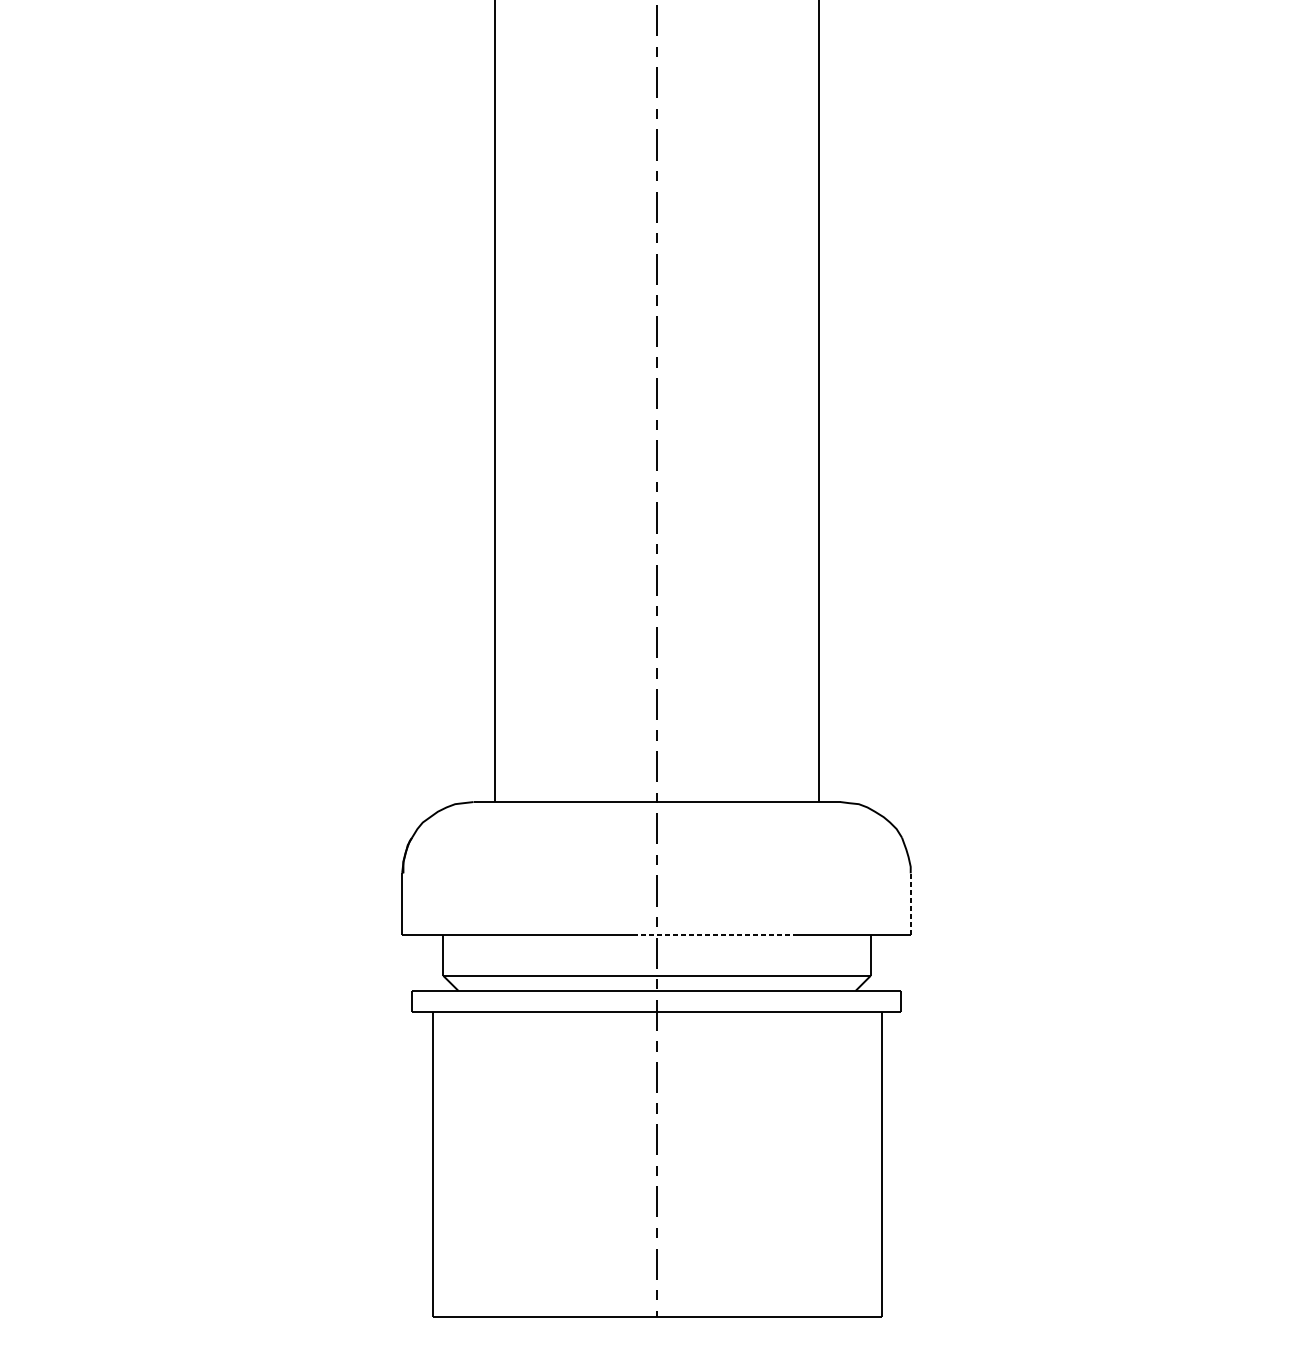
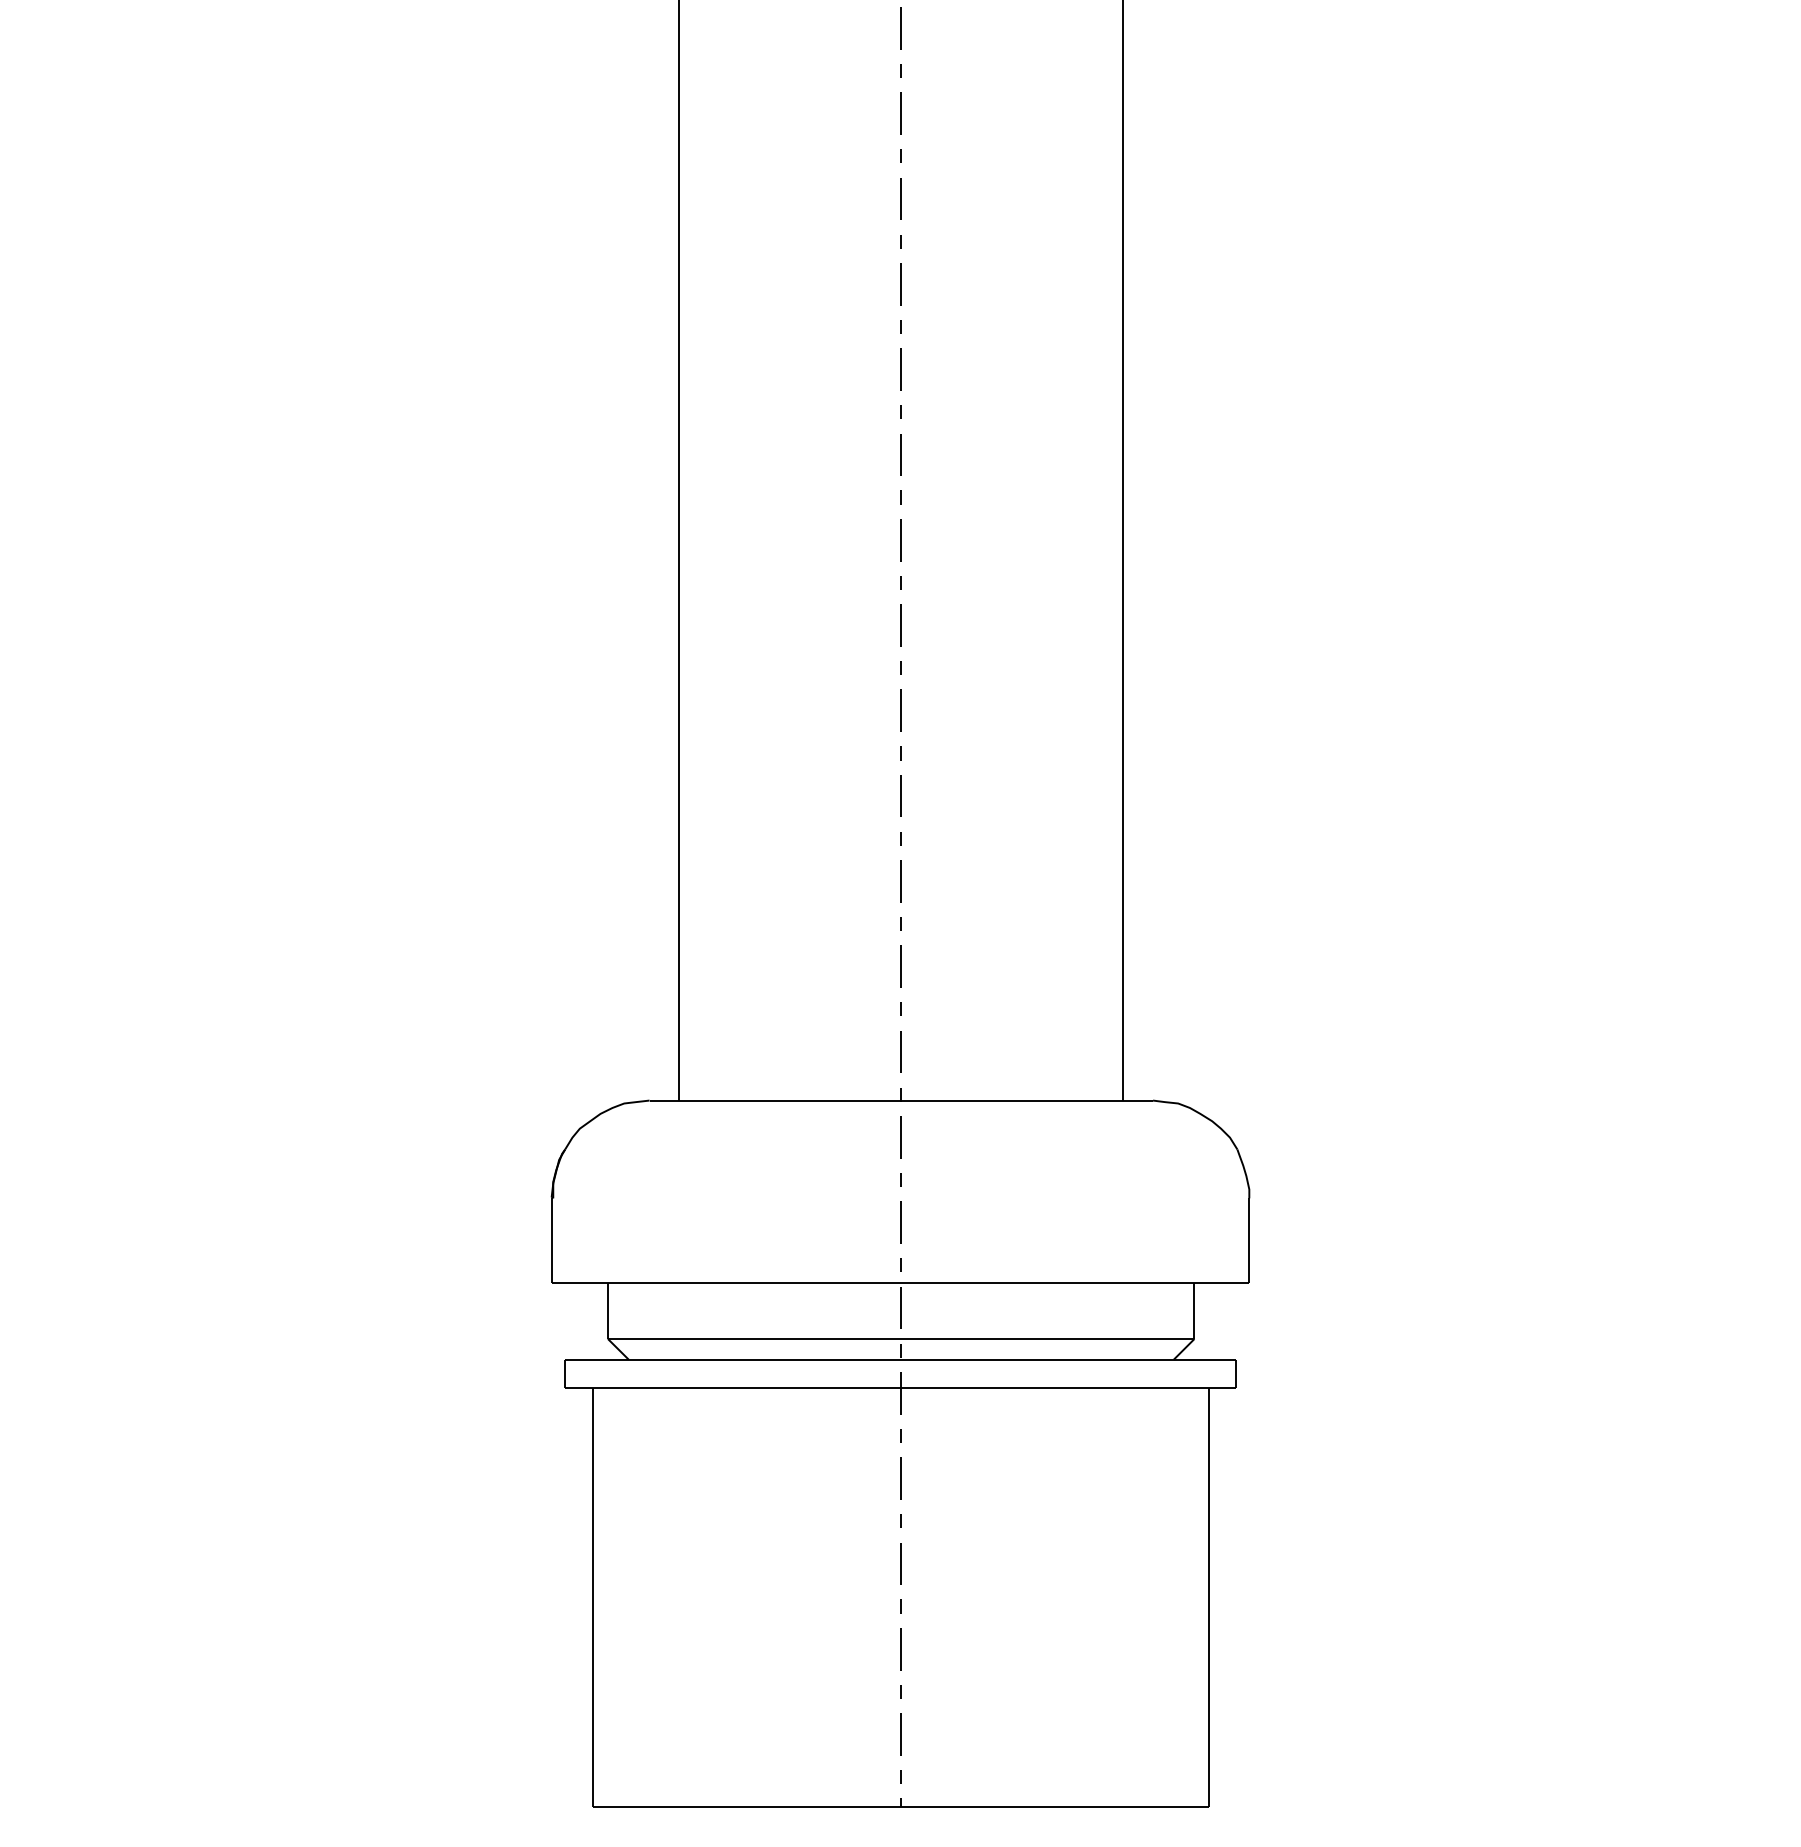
line: (910, 904) -> (1249, 1240), dashed -> solid
line: (717, 934) -> (984, 1282), dashed -> solid

